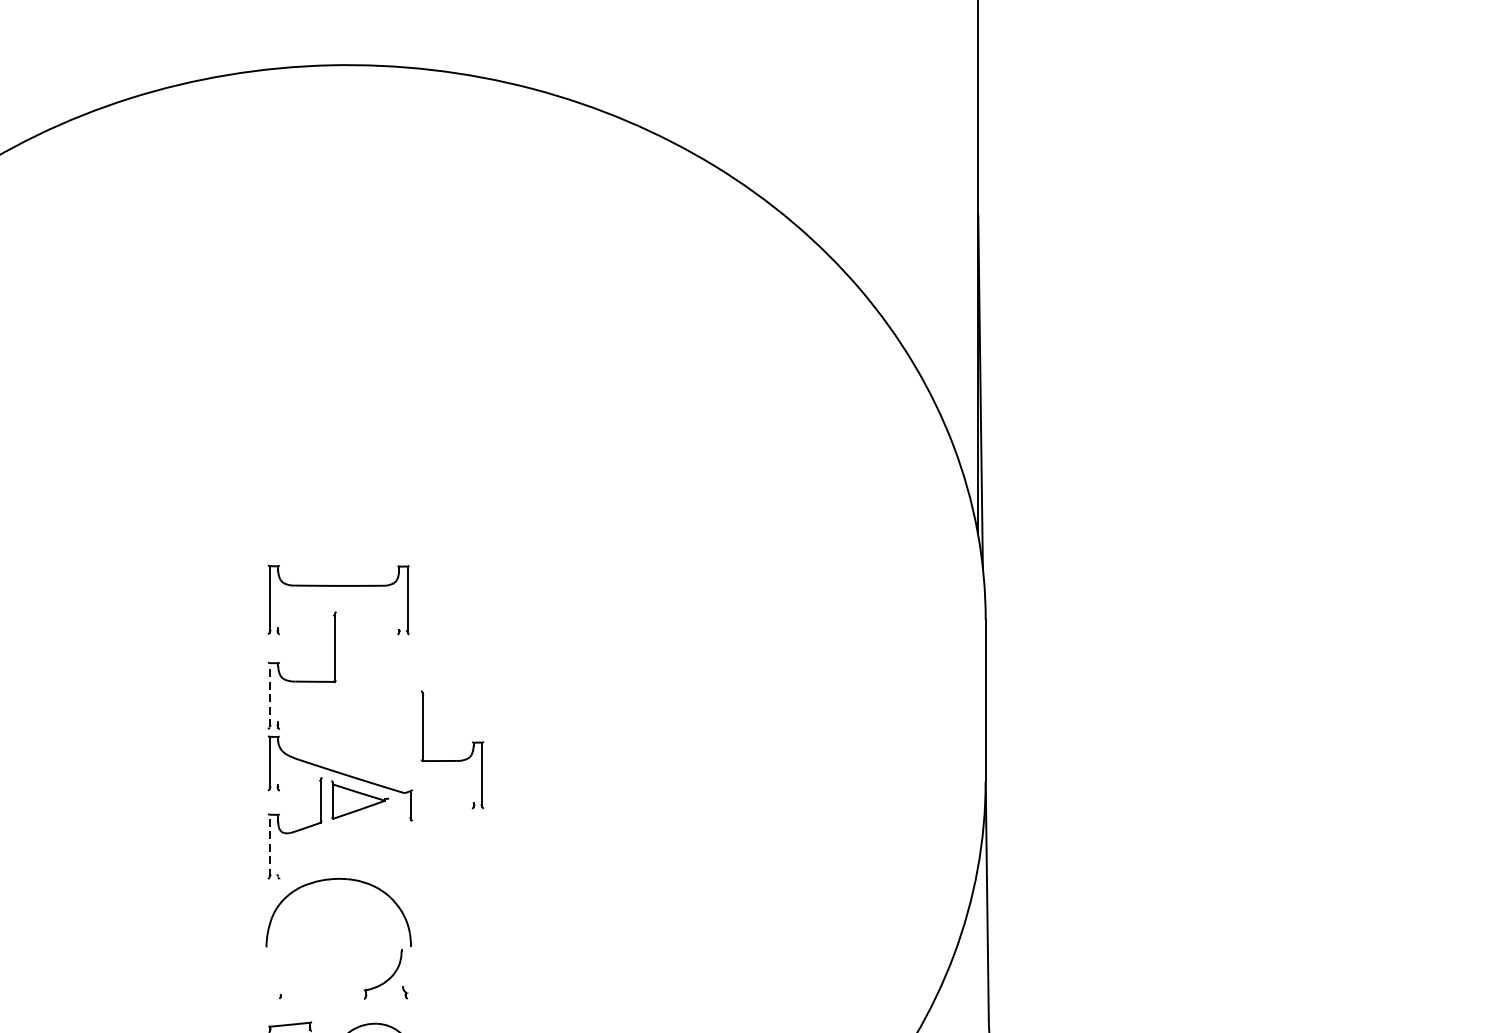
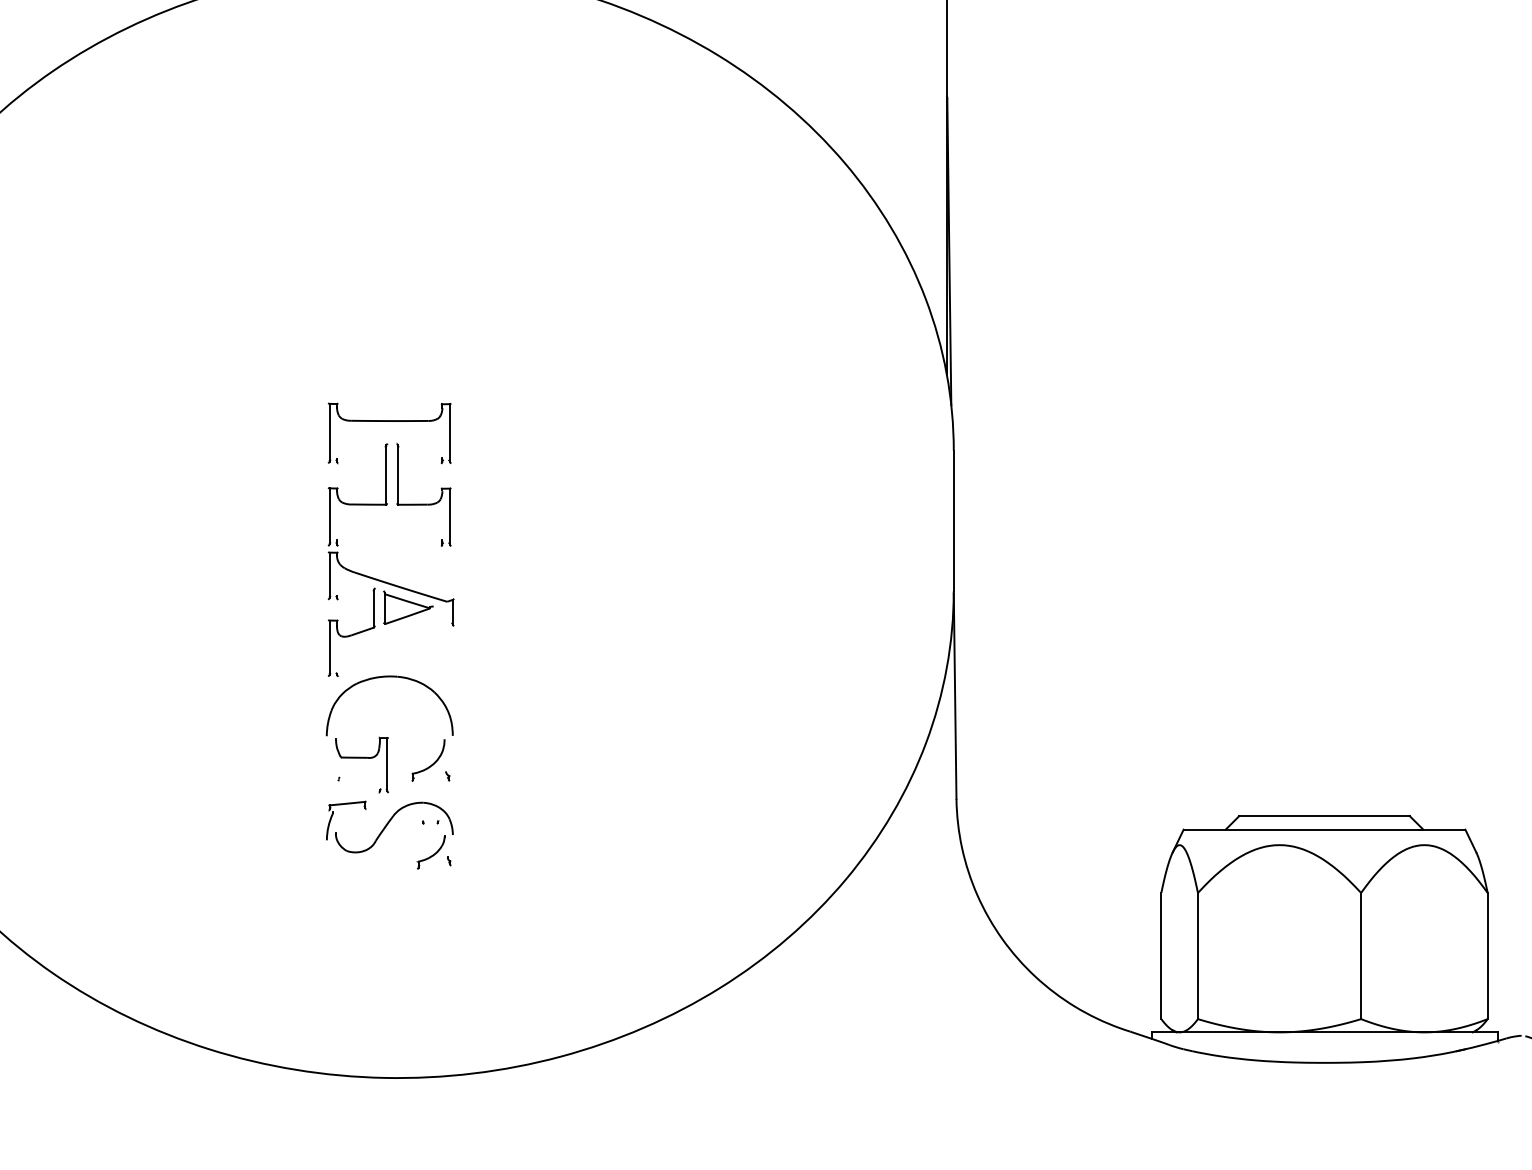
line: (269, 694) -> (329, 515), dashed -> solid
part: (451, 759) -> (423, 503), moved
line: (269, 845) -> (329, 647), dashed -> solid
part: (306, 979) -> (361, 764), added

